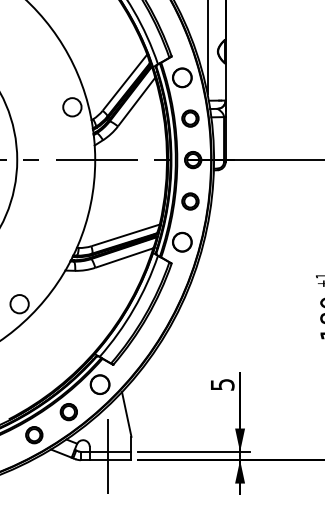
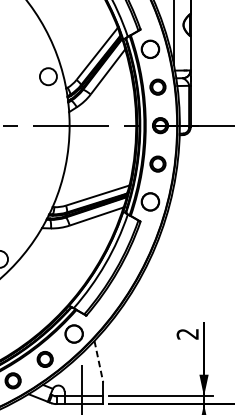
text: (222, 384) -> (187, 333), 5 -> 2
line: (126, 414) -> (98, 361), solid -> dashed

